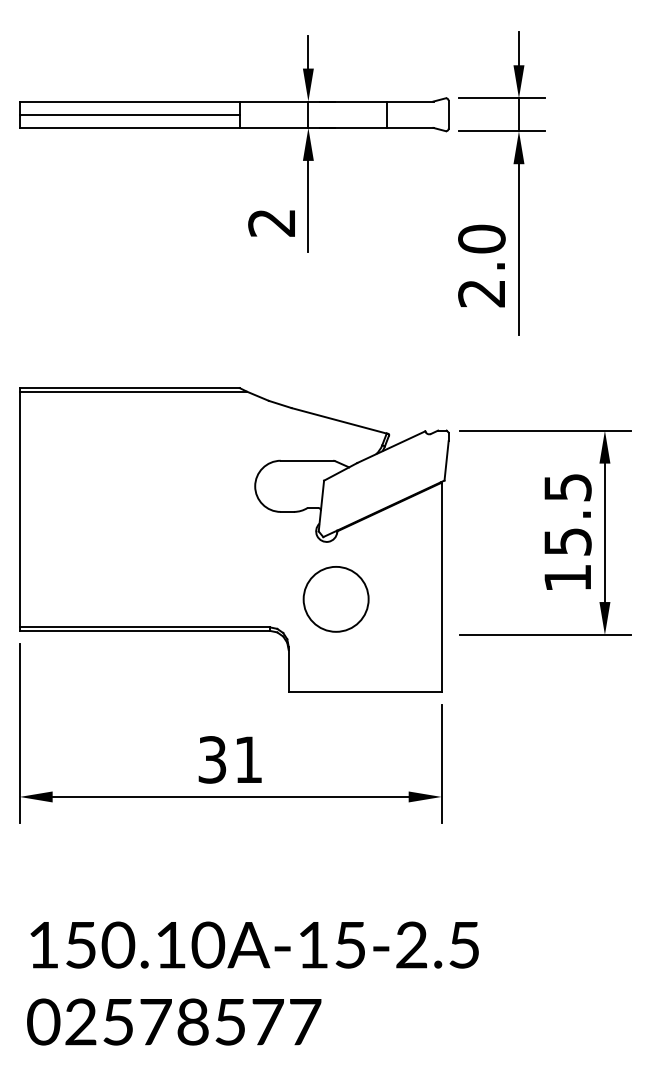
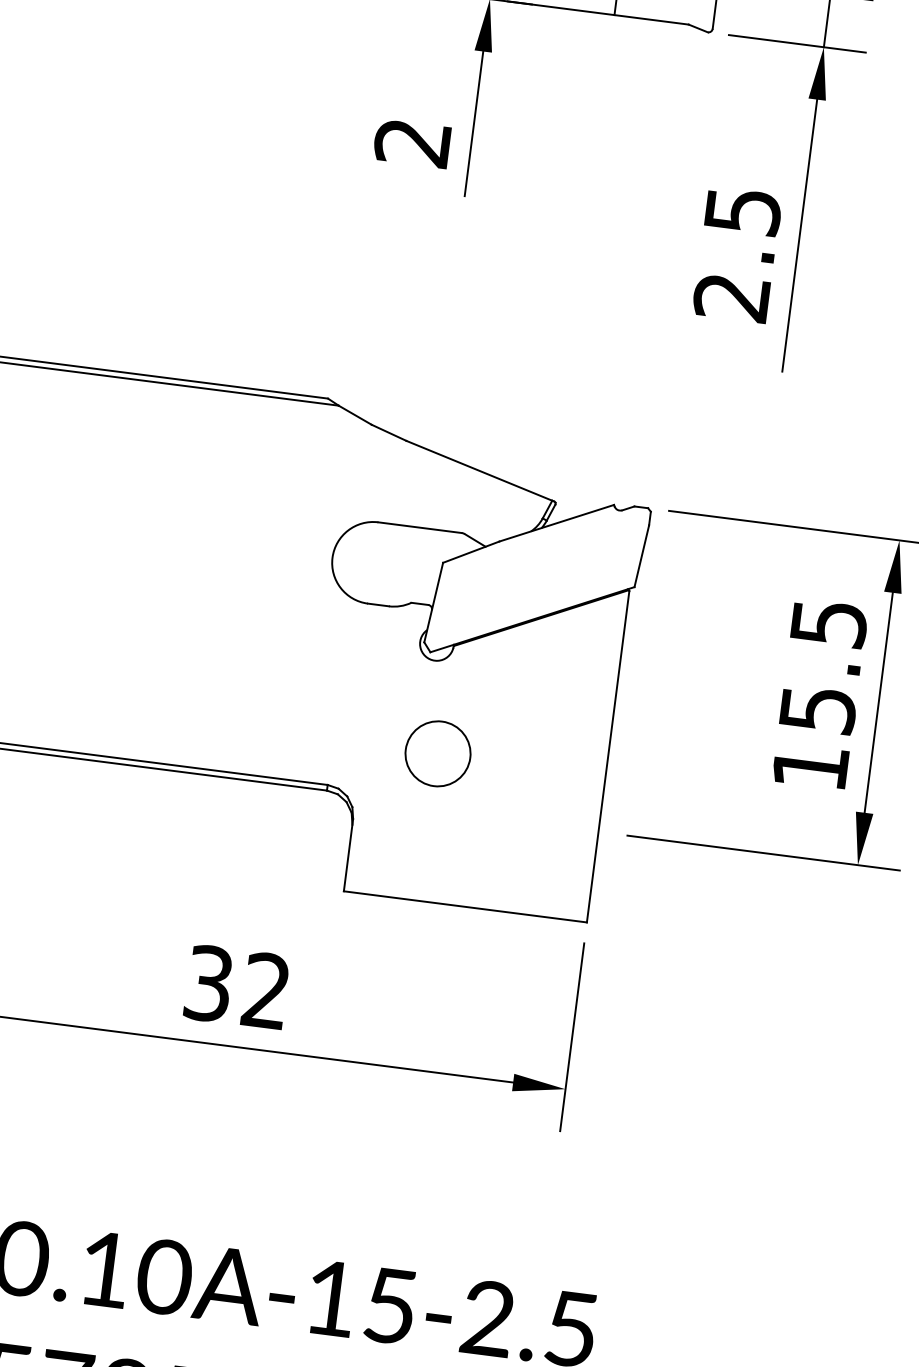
text: (481, 238) -> (742, 210), 2.0 -> 2.5
circle: (335, 599) -> (437, 753), size x0.62
text: (247, 759) -> (264, 990), 31 -> 32

